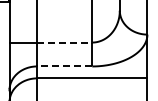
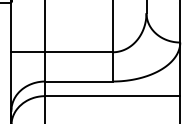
line: (64, 42) -> (78, 52), dashed -> solid
line: (64, 66) -> (78, 81), dashed -> solid

